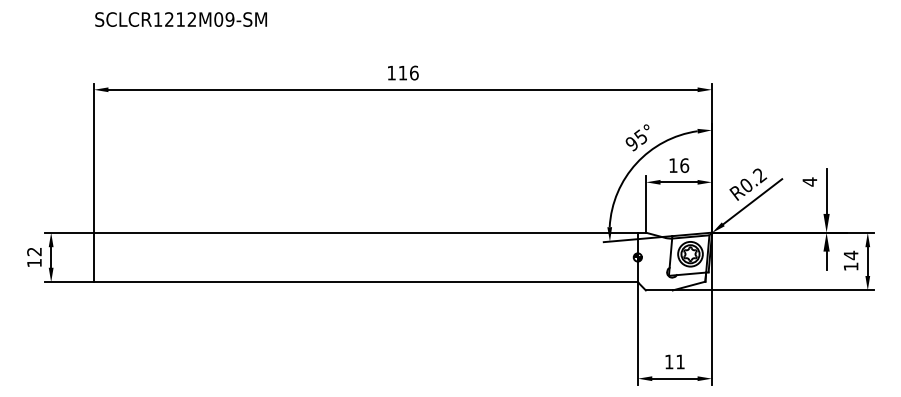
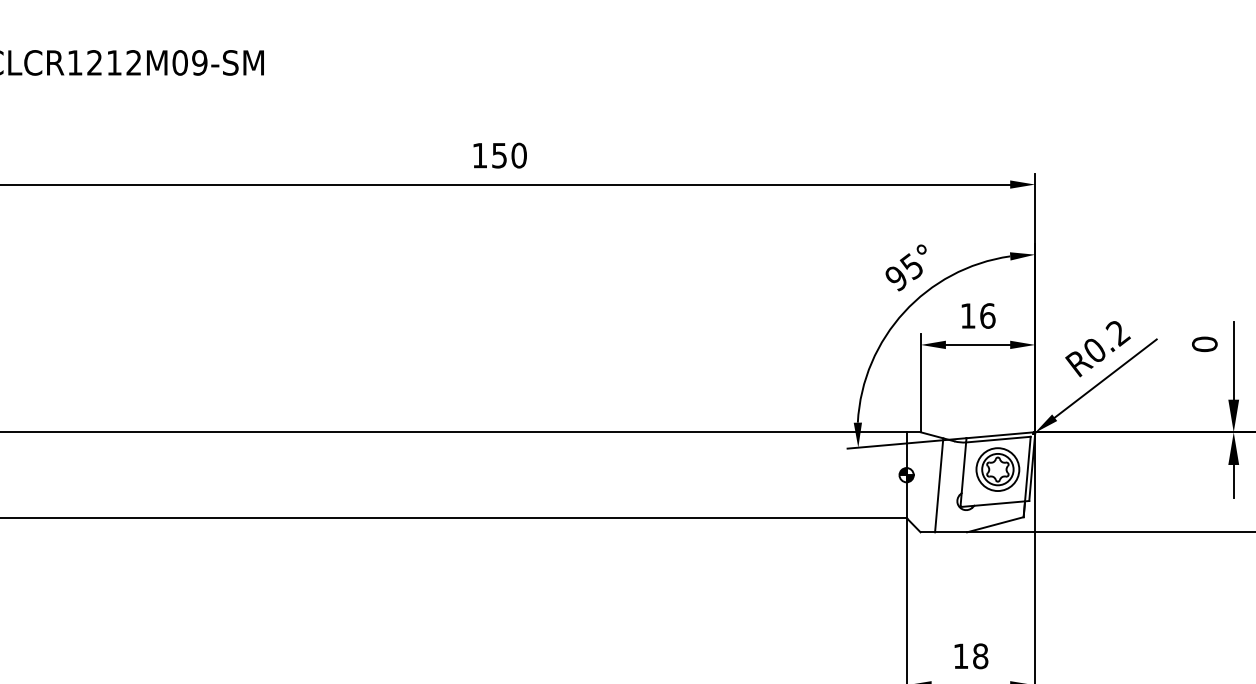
text: (408, 72) -> (509, 154), 116 -> 150
text: (809, 181) -> (1204, 343), 4 -> 0
line: (656, 263) -> (938, 485), added
text: (680, 361) -> (980, 655), 11 -> 18

